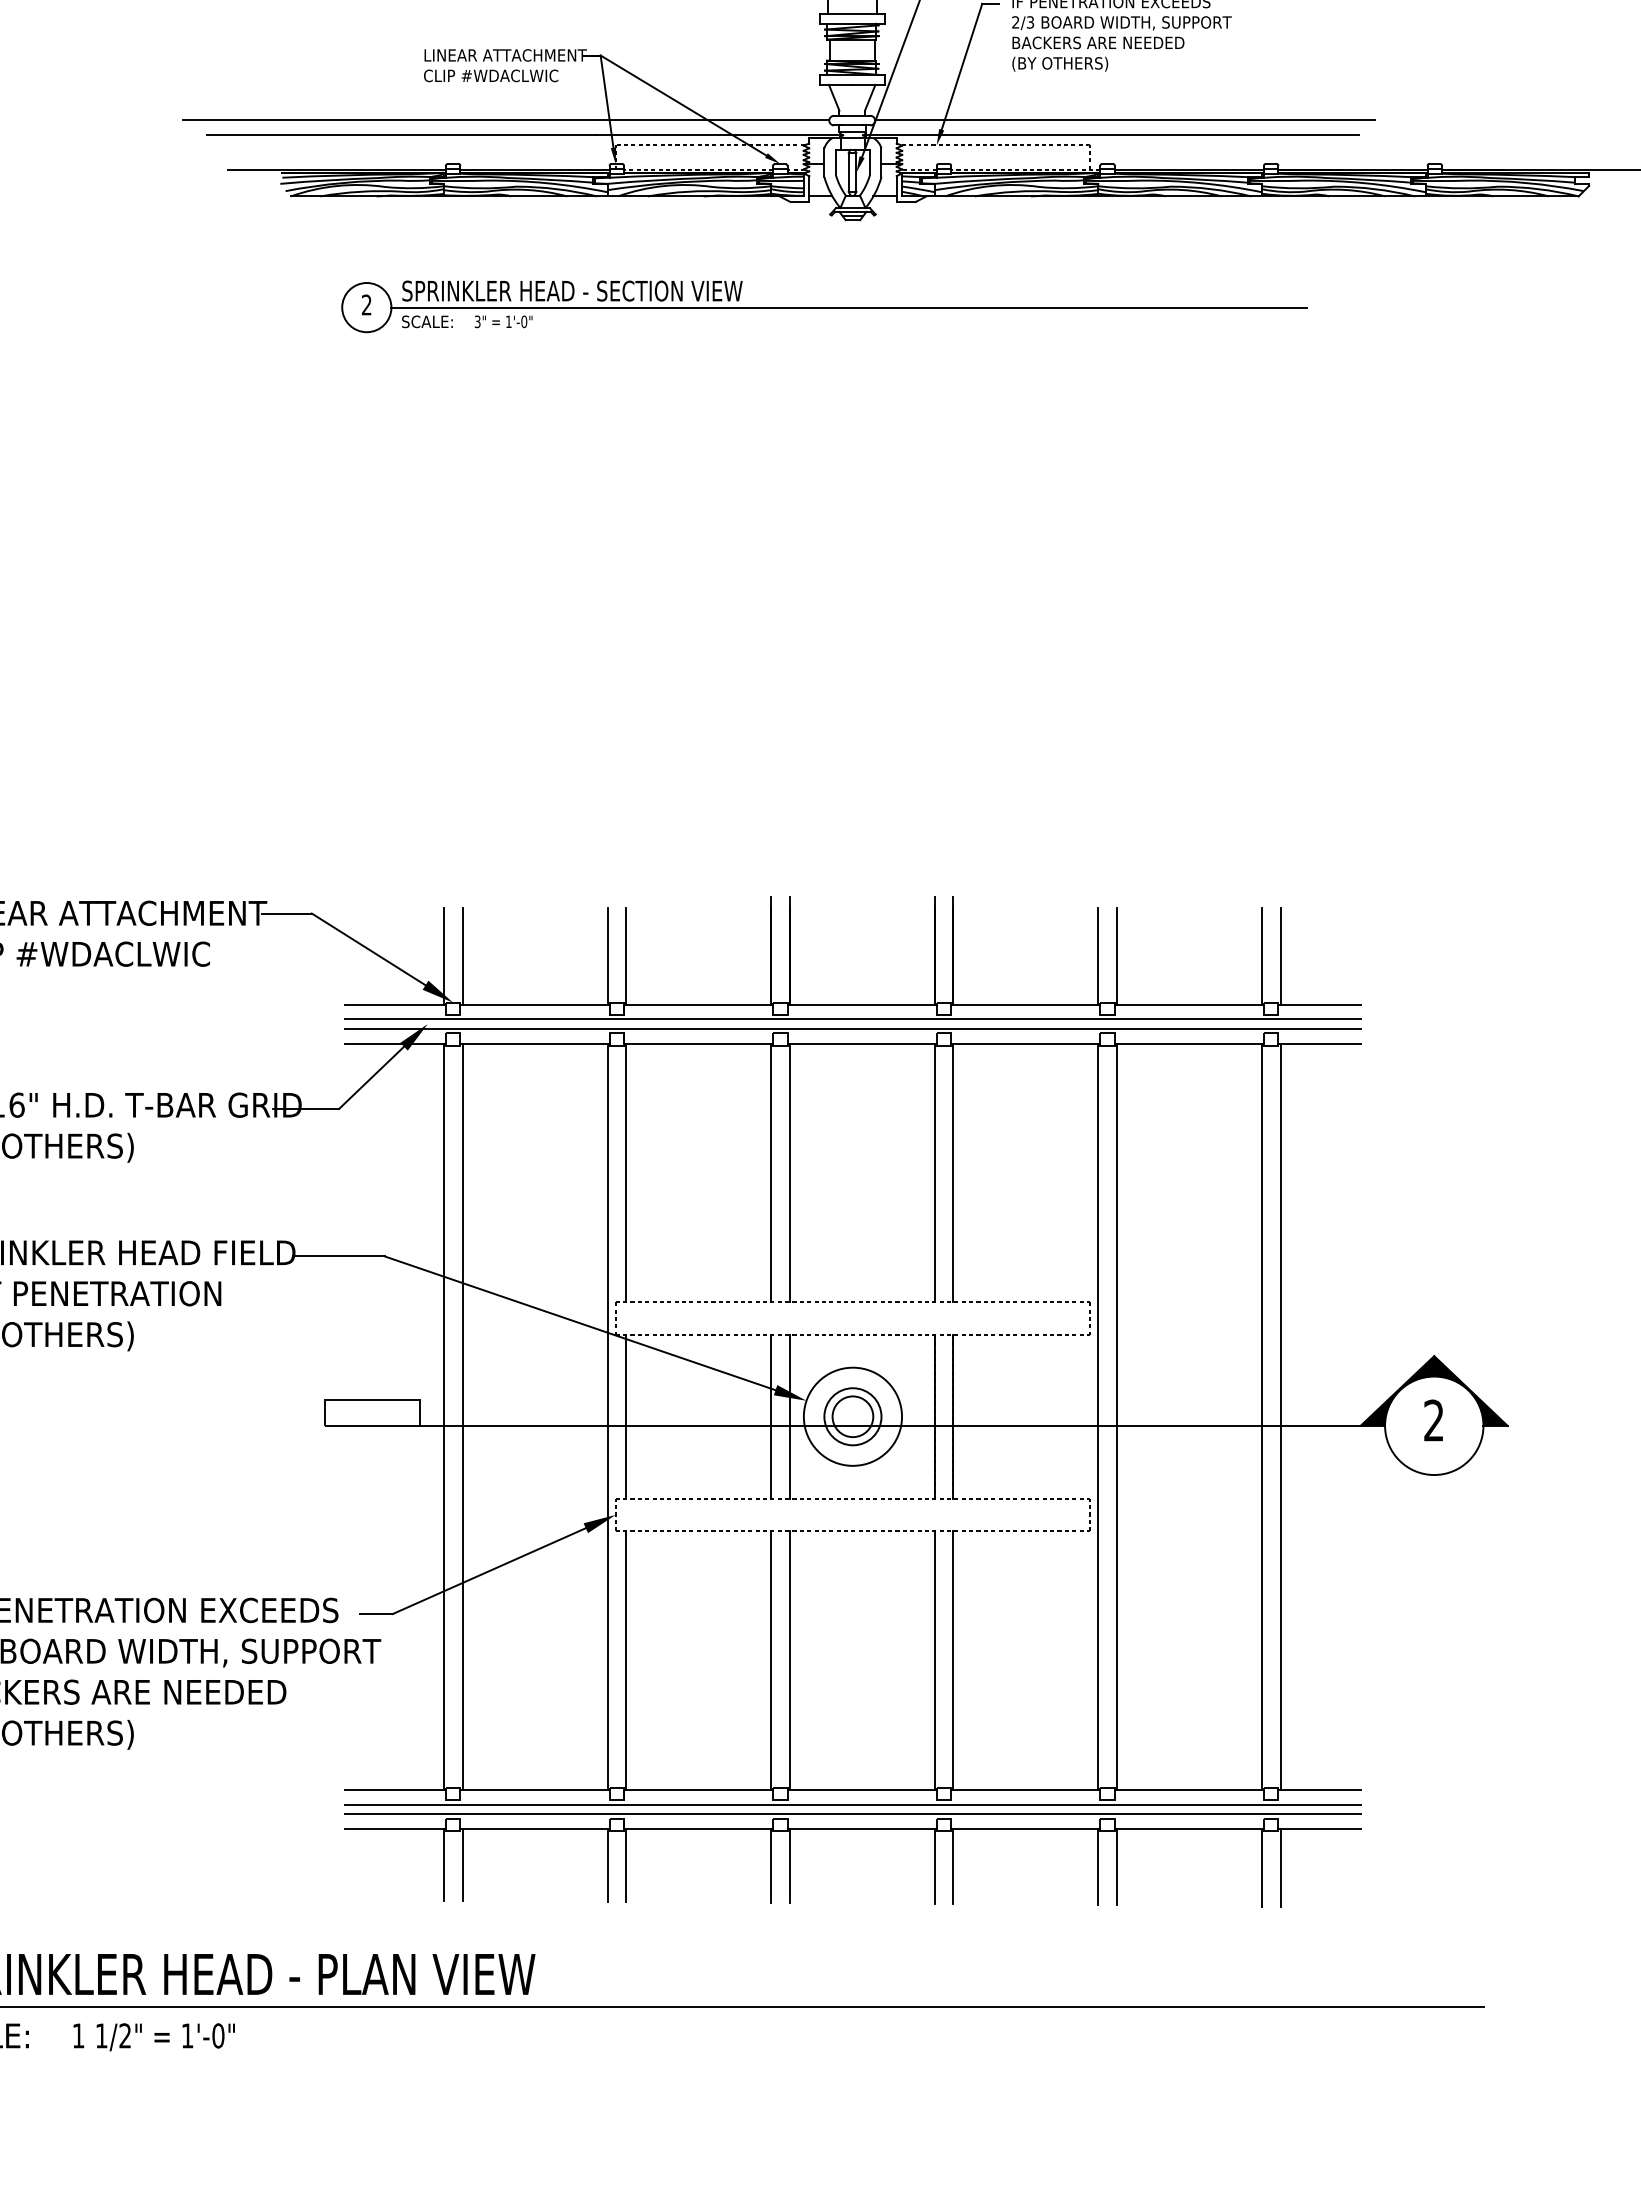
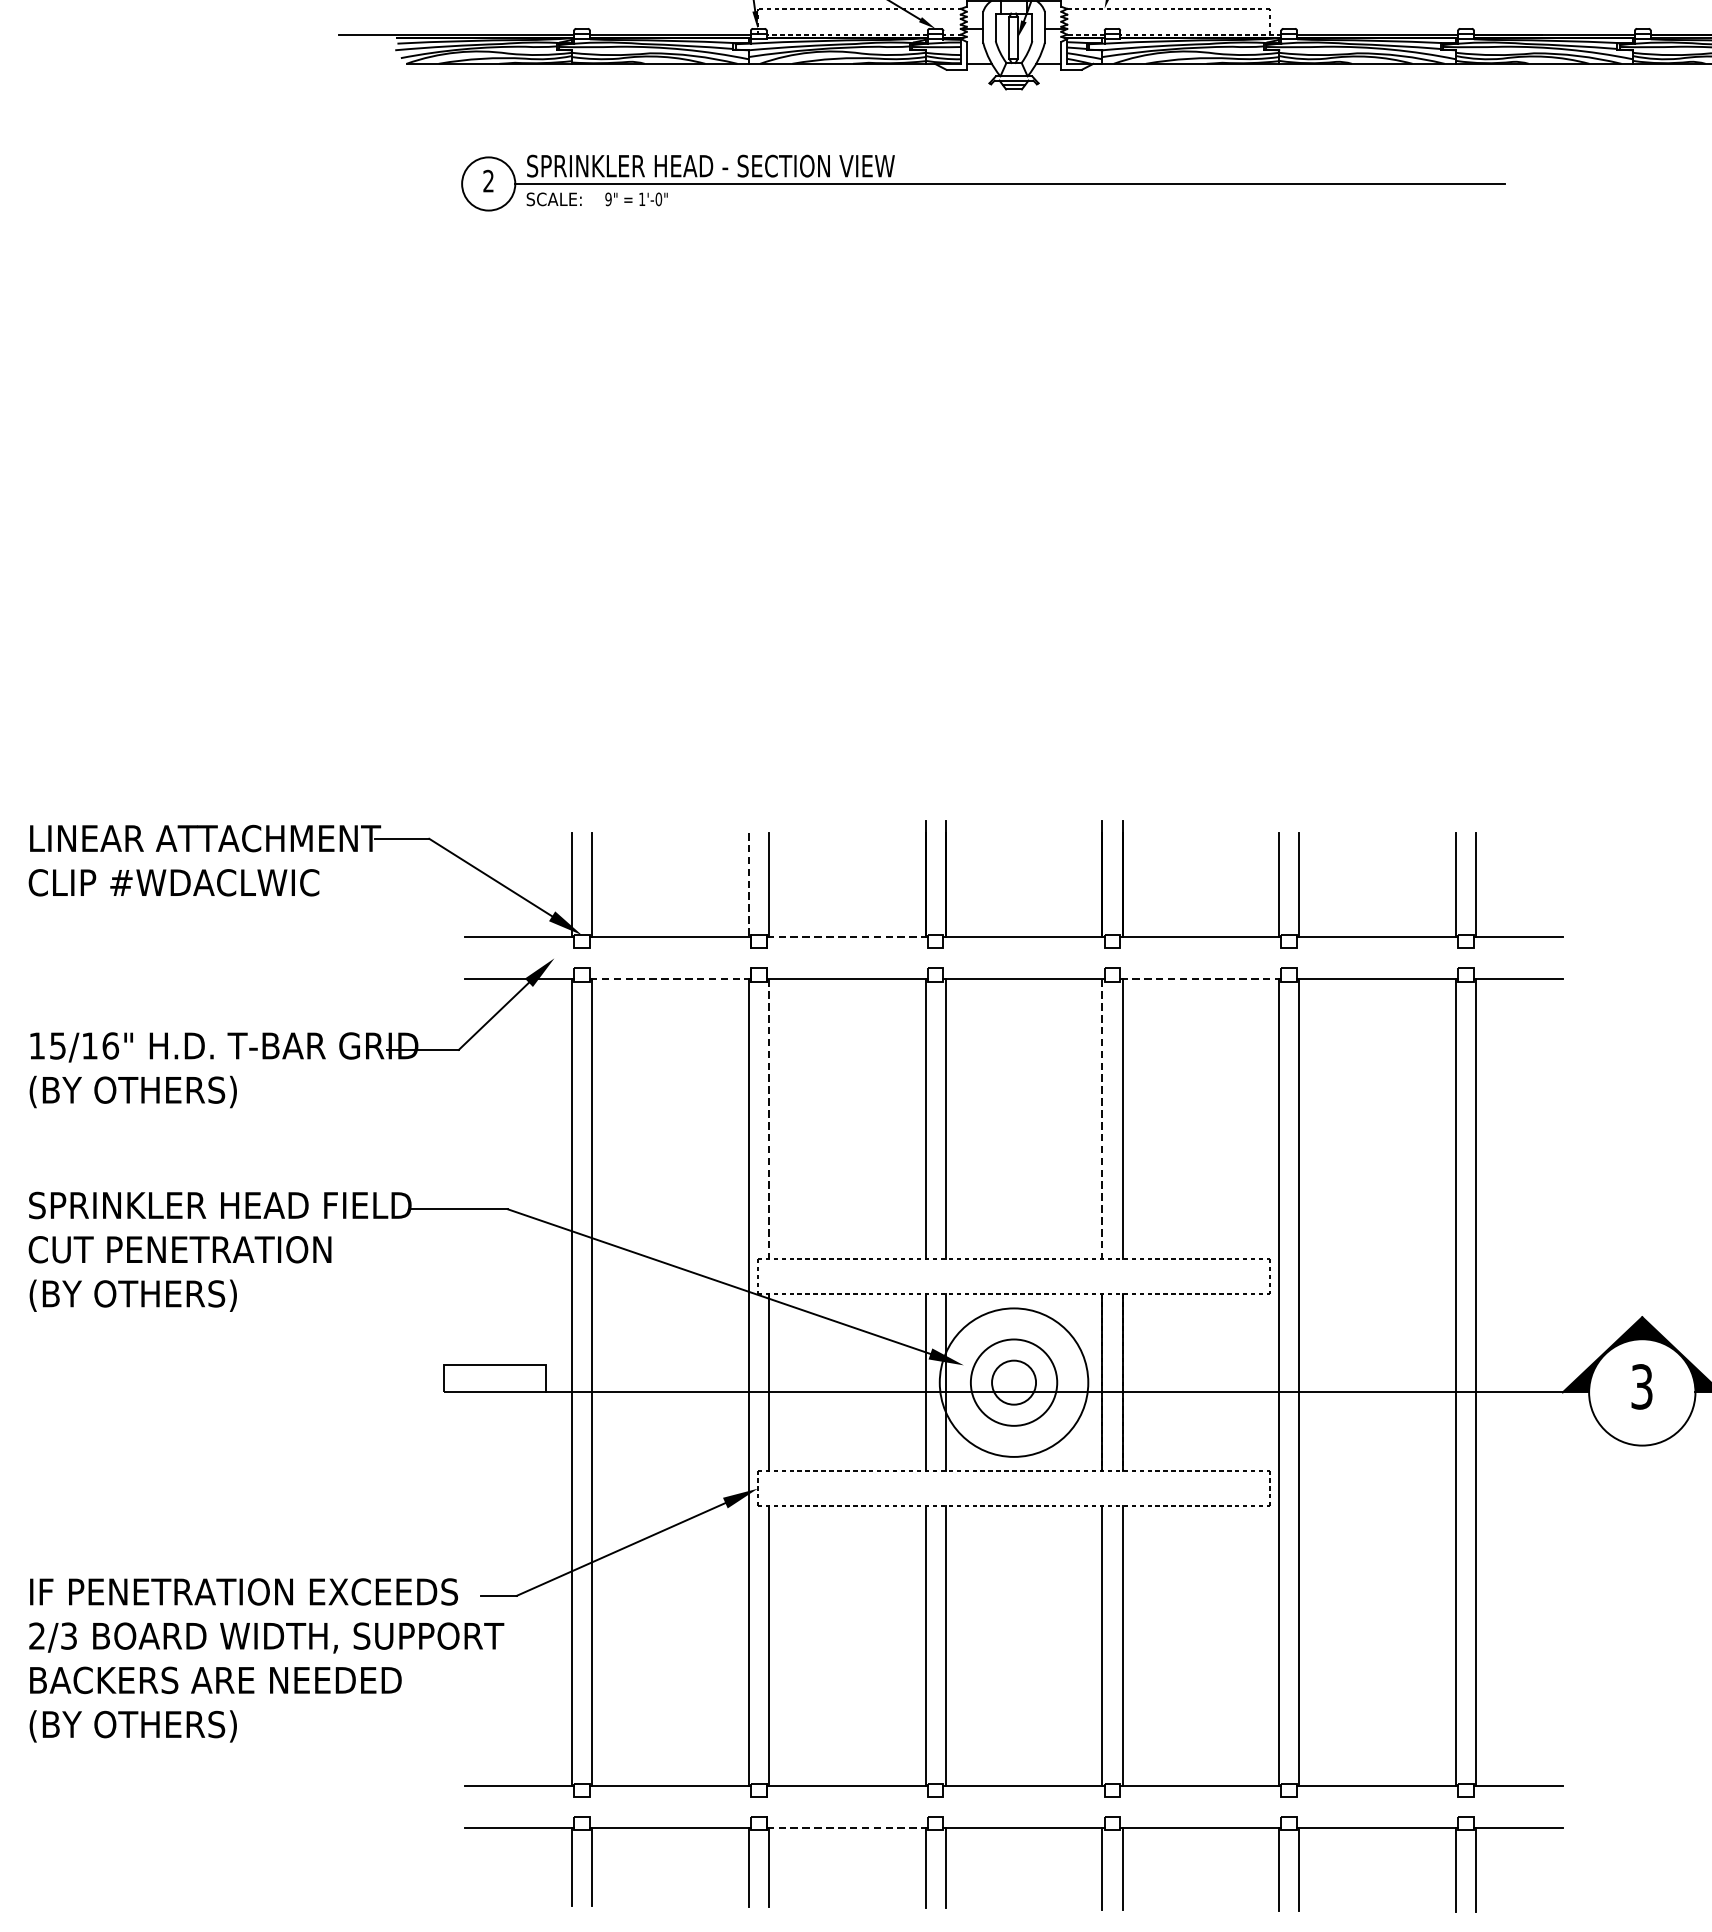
text: (477, 321) -> (608, 199), 3" -> 9"
line: (607, 956) -> (748, 885), solid -> dashed
line: (697, 1004) -> (846, 937), solid -> dashed
line: (852, 1019) -> (1013, 953), removed
line: (852, 1028) -> (1013, 963), removed
line: (535, 1043) -> (670, 979), solid -> dashed
line: (1025, 1043) -> (1200, 979), solid -> dashed
line: (626, 1173) -> (769, 1119), solid -> dashed
line: (934, 1173) -> (1102, 1119), solid -> dashed
circle: (852, 1416) -> (1013, 1382), size x1.4
circle: (852, 1416) -> (1013, 1382), size x1.4
text: (1433, 1420) -> (1641, 1386), 2 -> 3
line: (852, 1804) -> (1013, 1801), removed
line: (852, 1814) -> (1013, 1812), removed
line: (697, 1828) -> (846, 1827), solid -> dashed

